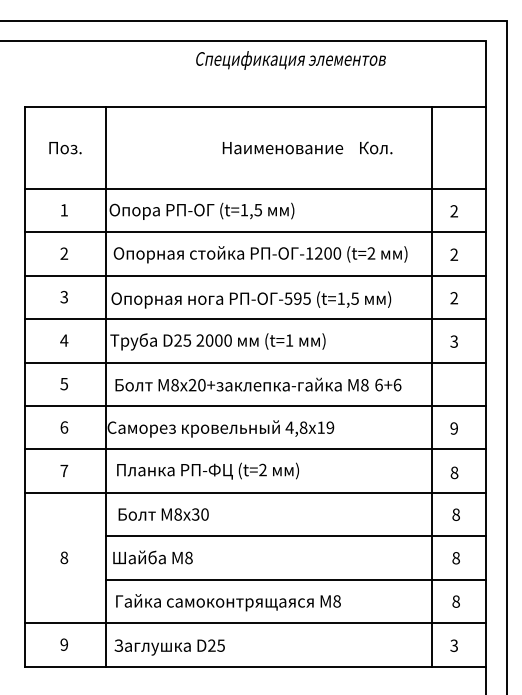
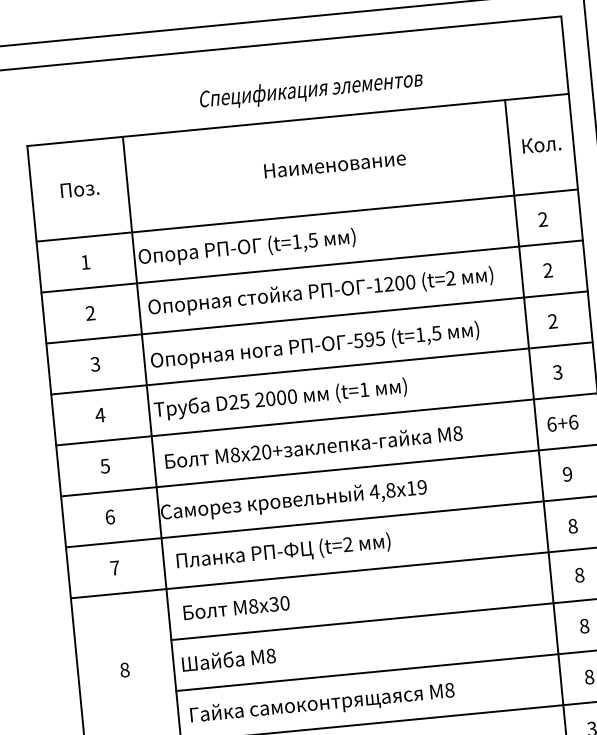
text: (290, 60) -> (310, 90), moved
text: (376, 147) -> (542, 144), moved
text: (388, 384) -> (562, 422), moved

